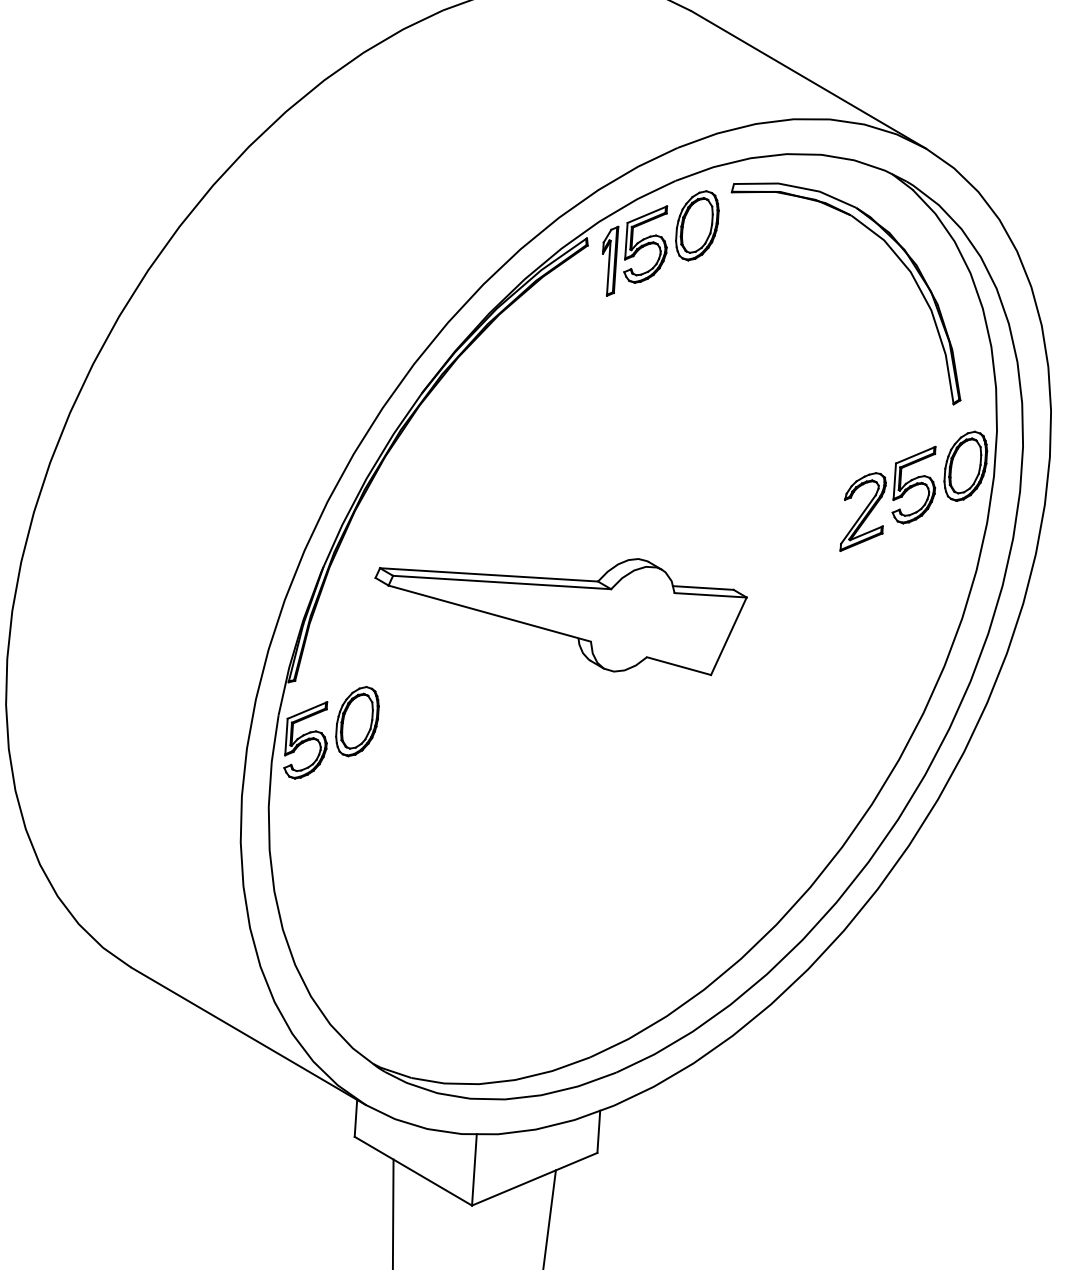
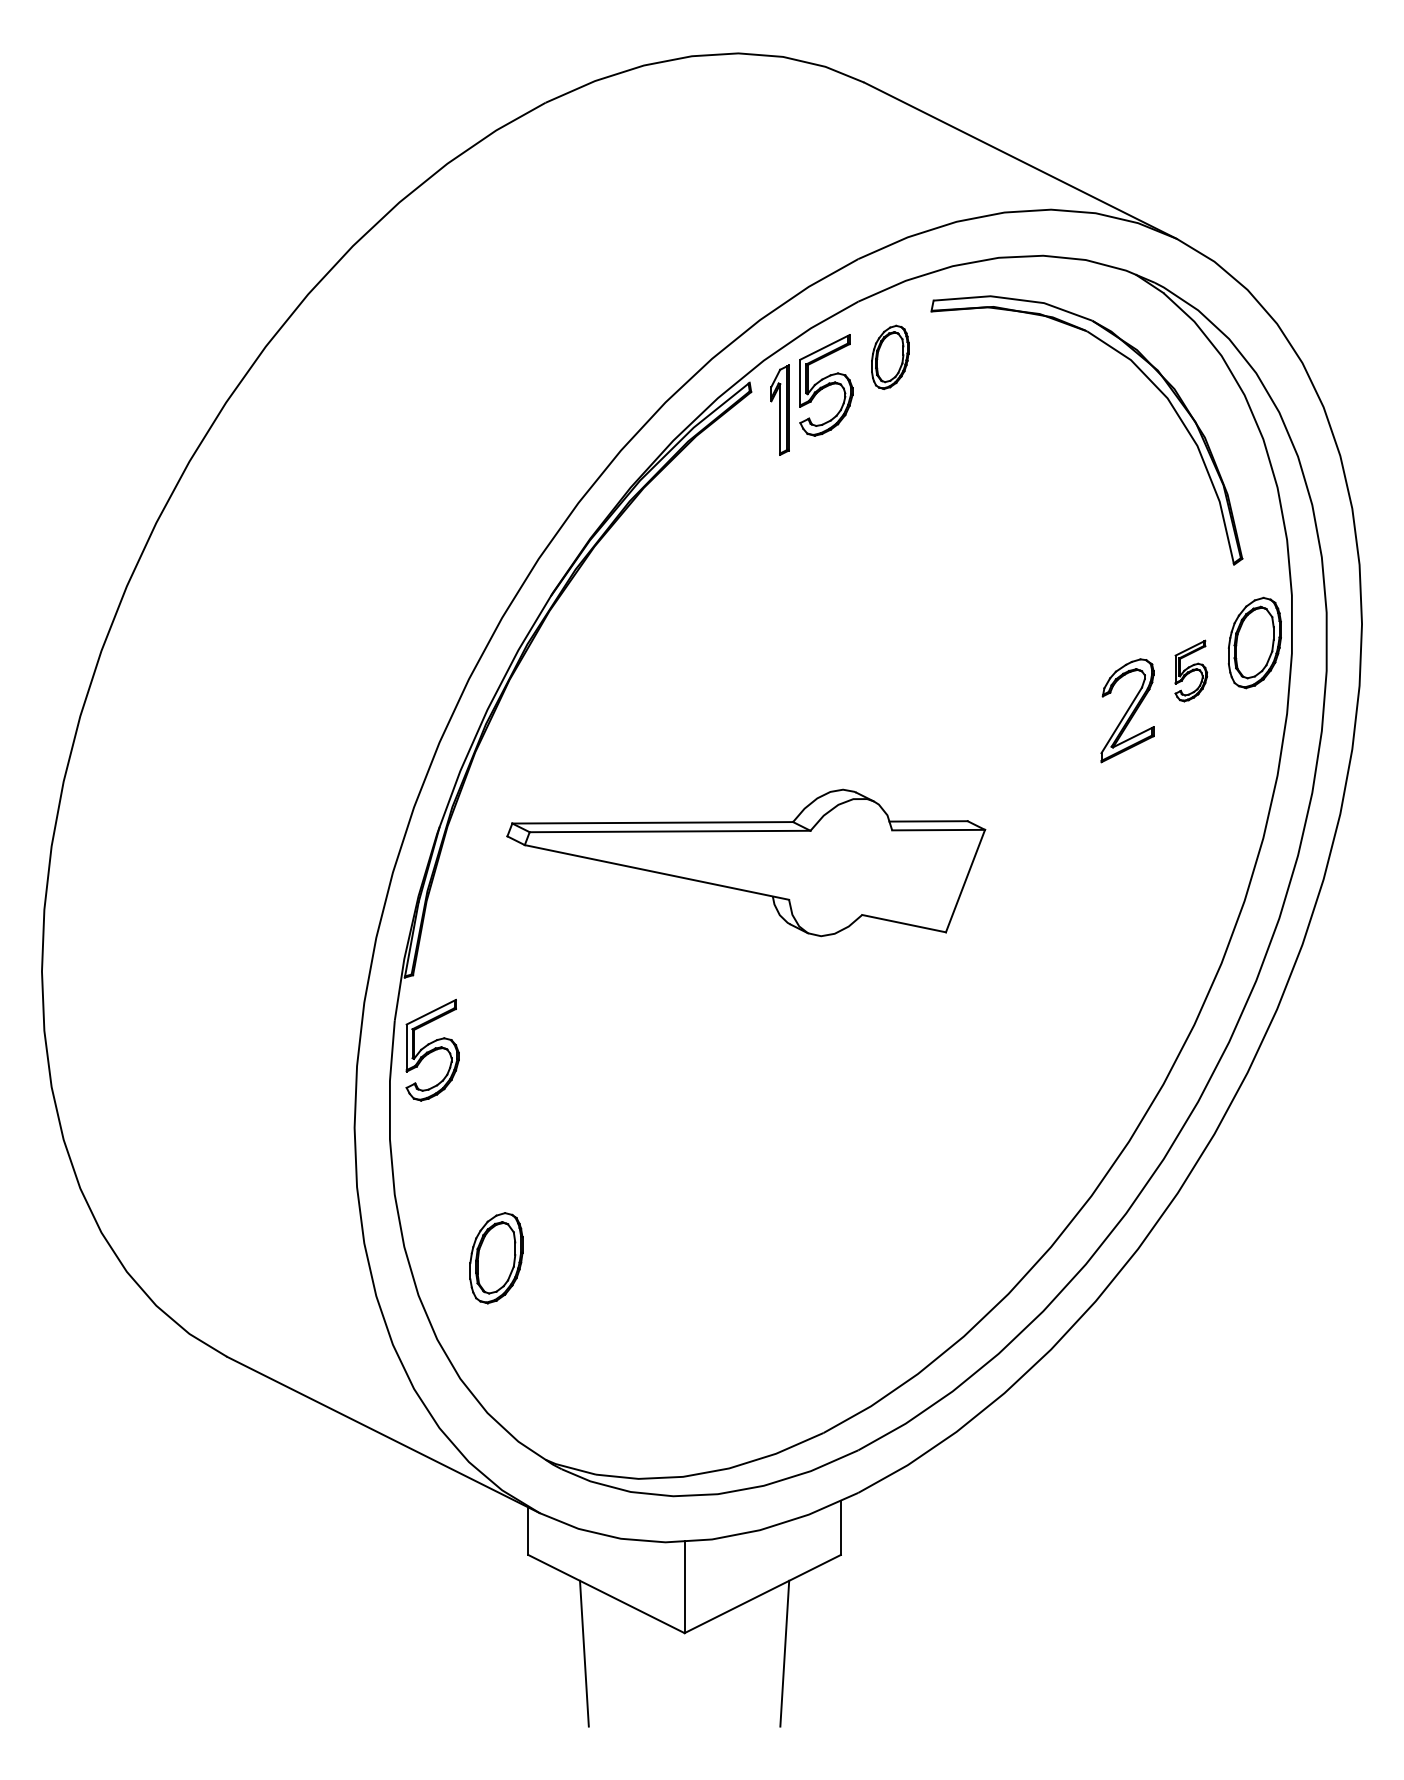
part: (697, 225) -> (890, 357), size x0.7
part: (915, 484) -> (1191, 670), size x0.6
part: (357, 721) -> (496, 1258), moved

